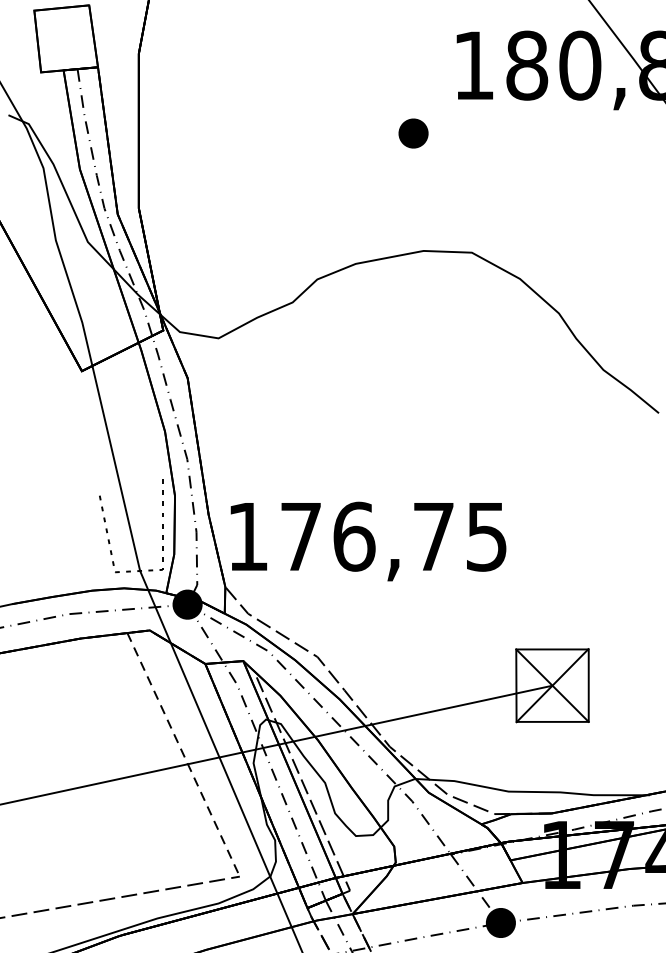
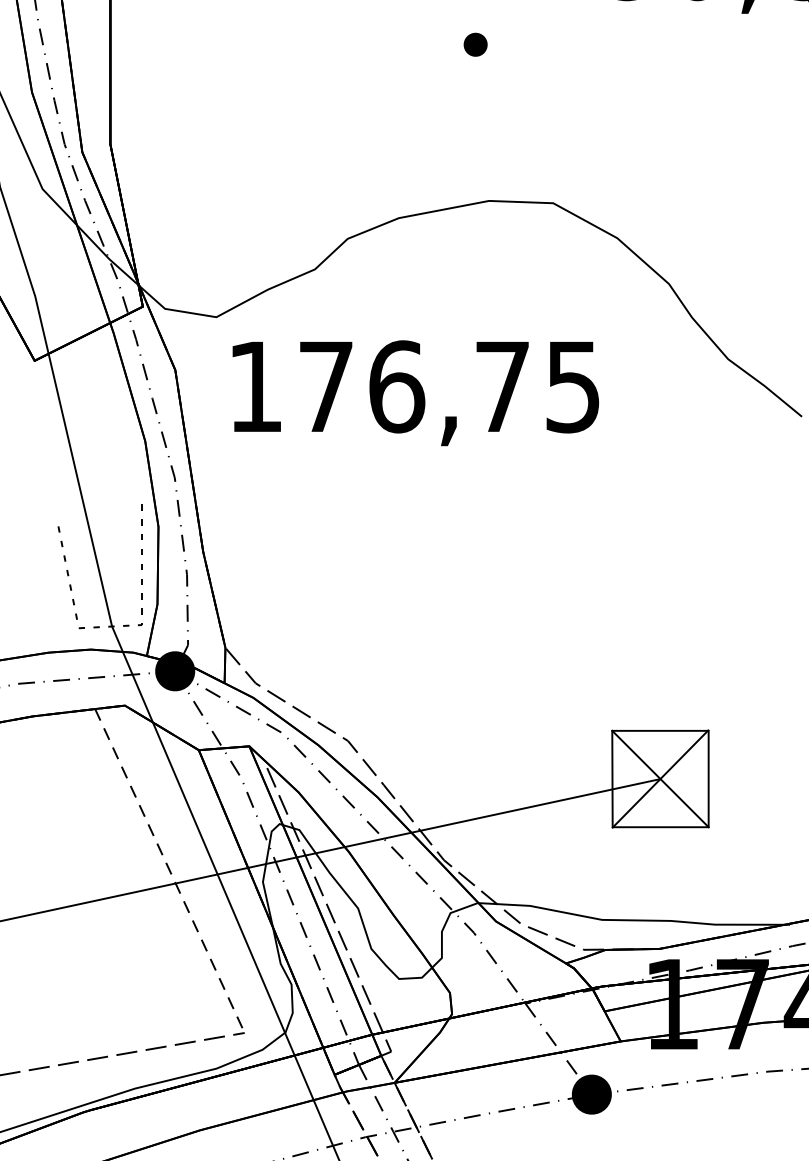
part: (413, 133) -> (475, 44), size x0.6
text: (368, 541) -> (415, 393), moved

